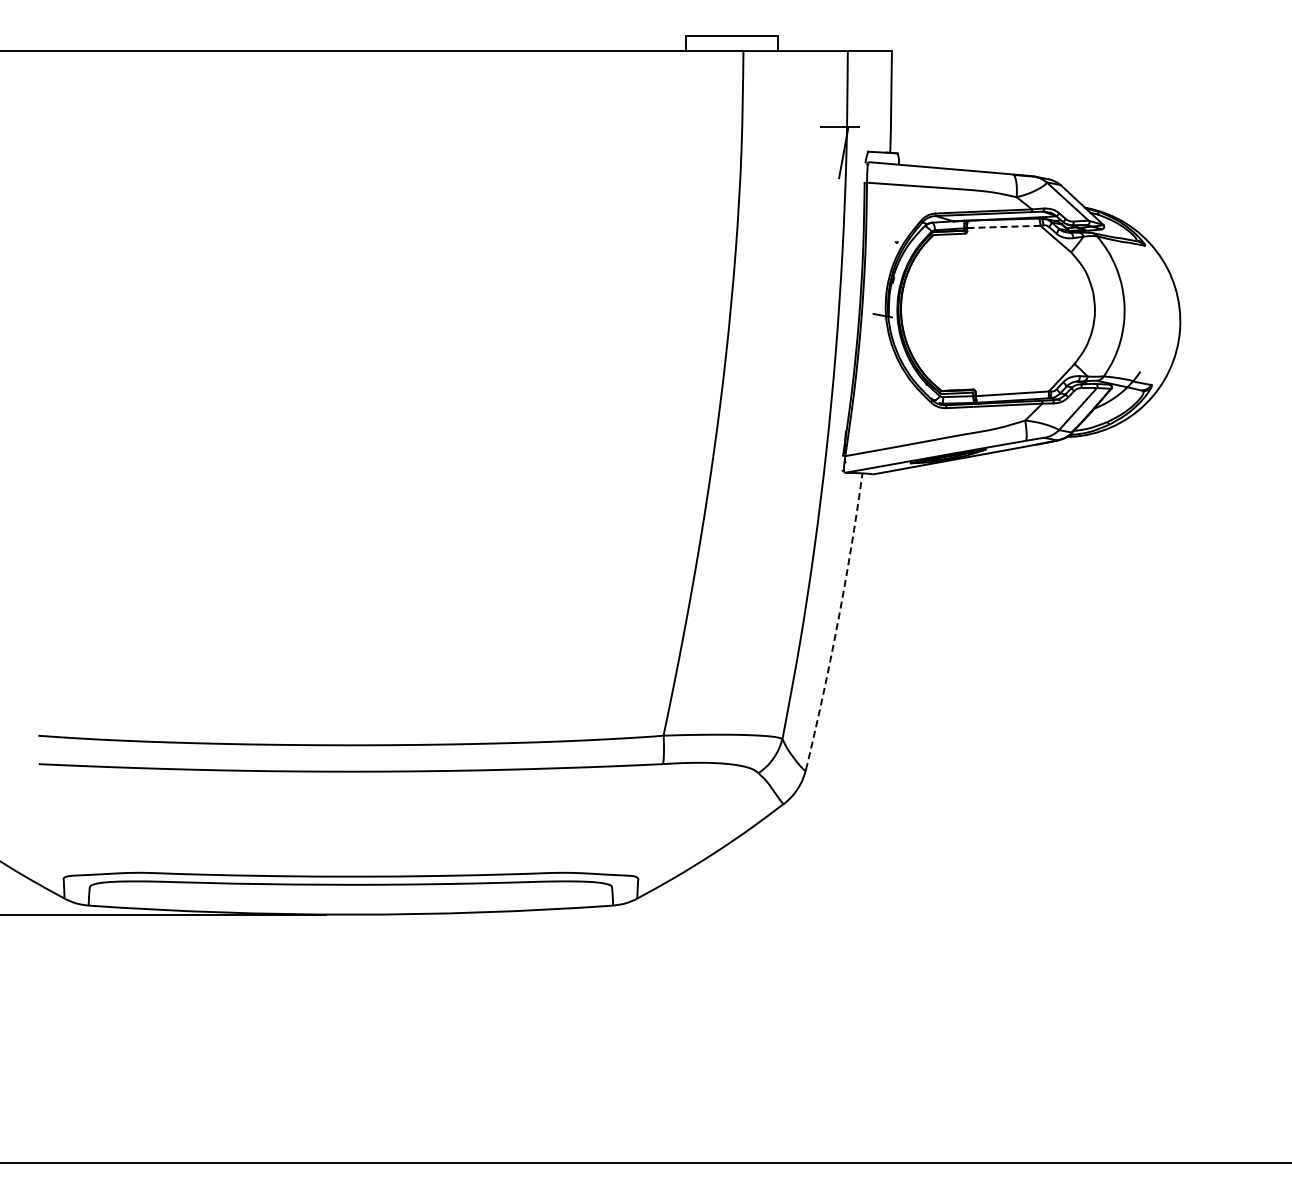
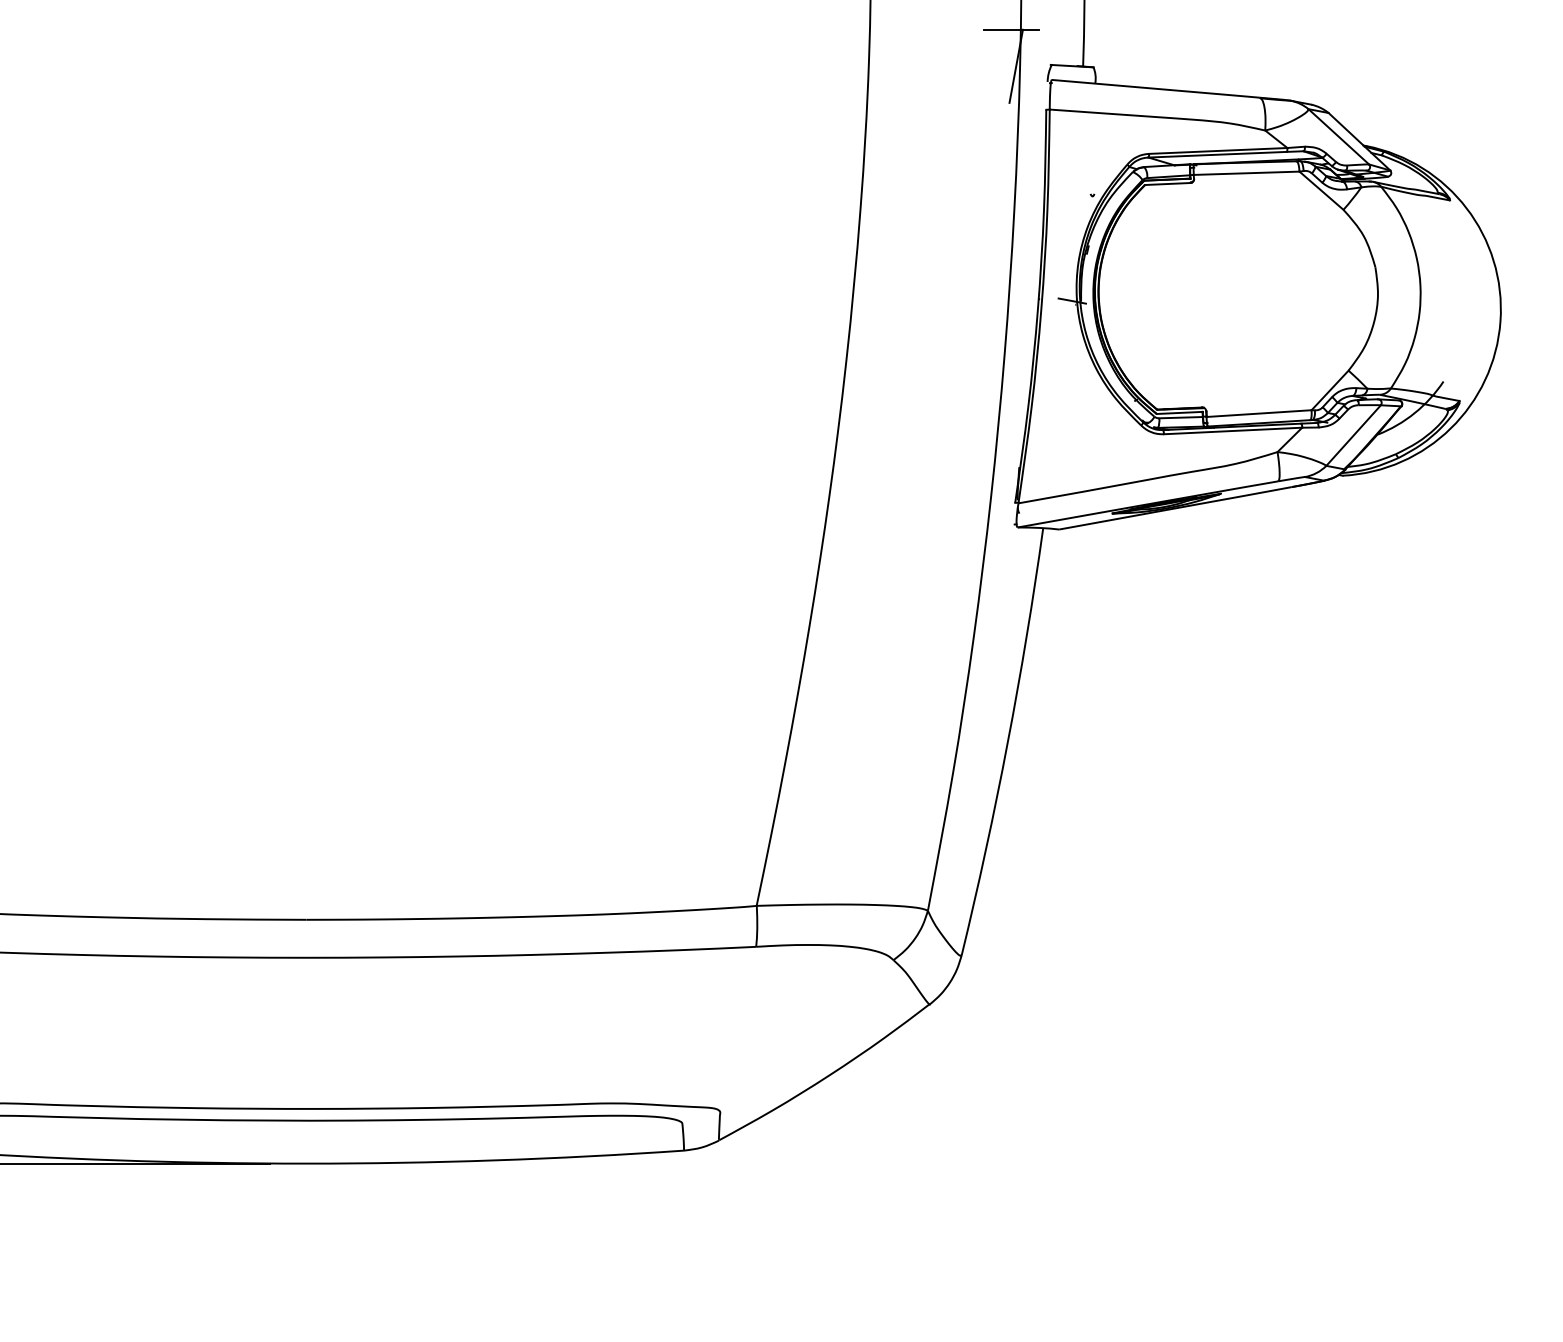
line: (1003, 226) -> (1246, 172), dashed -> solid
arc: (837, 622) -> (1007, 742), dashed -> solid

